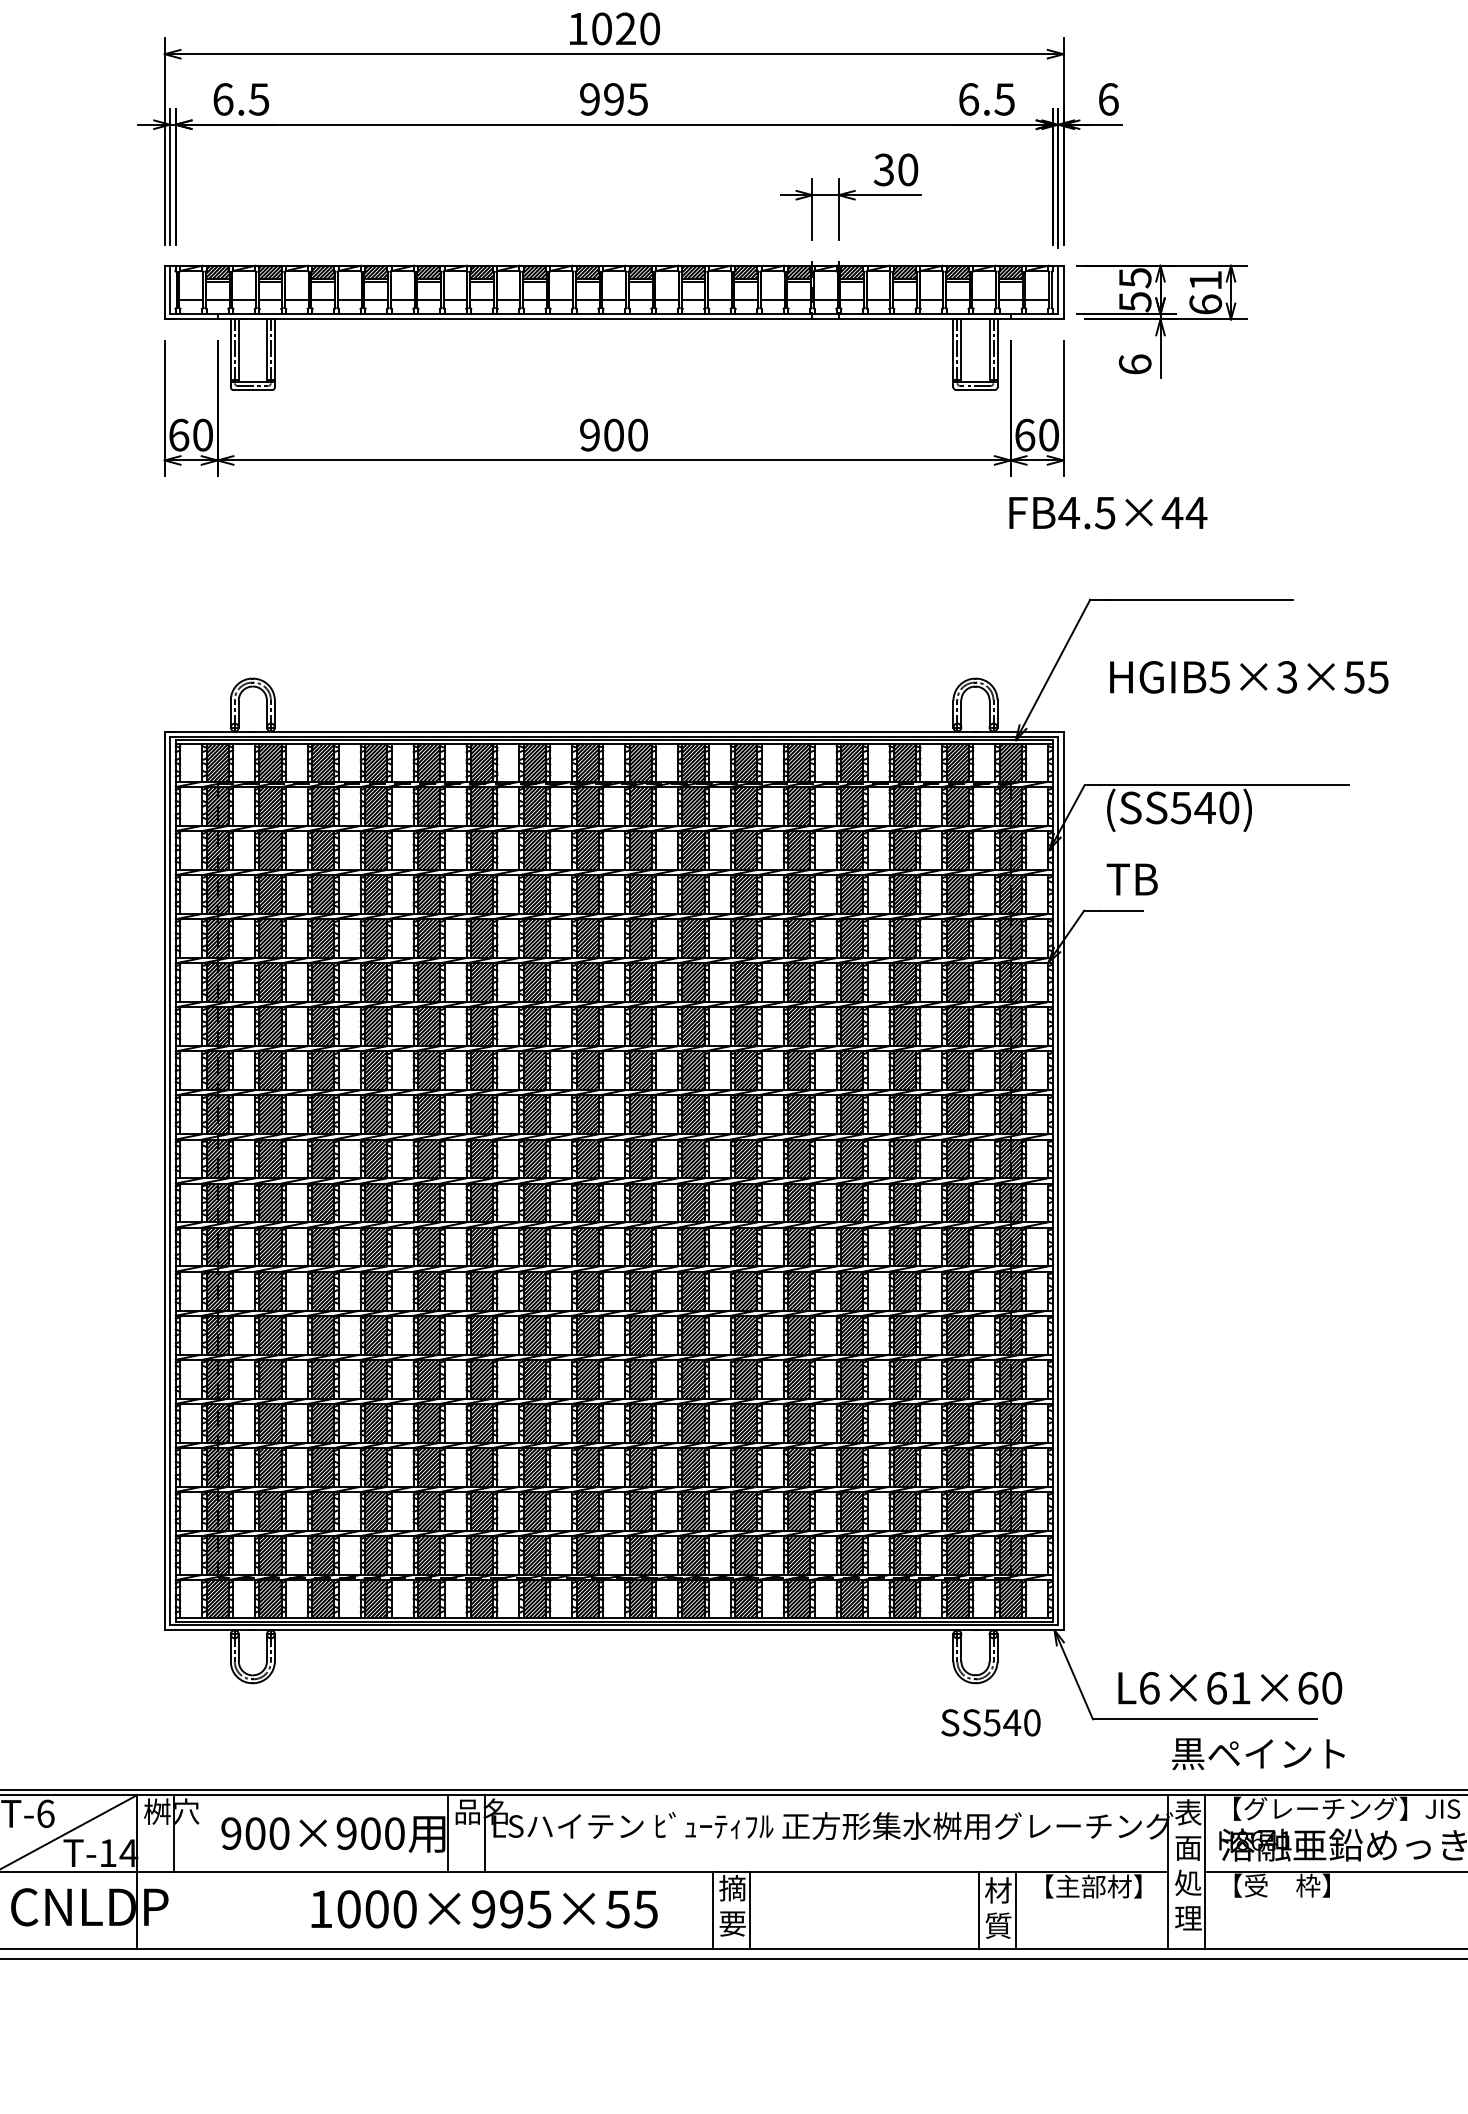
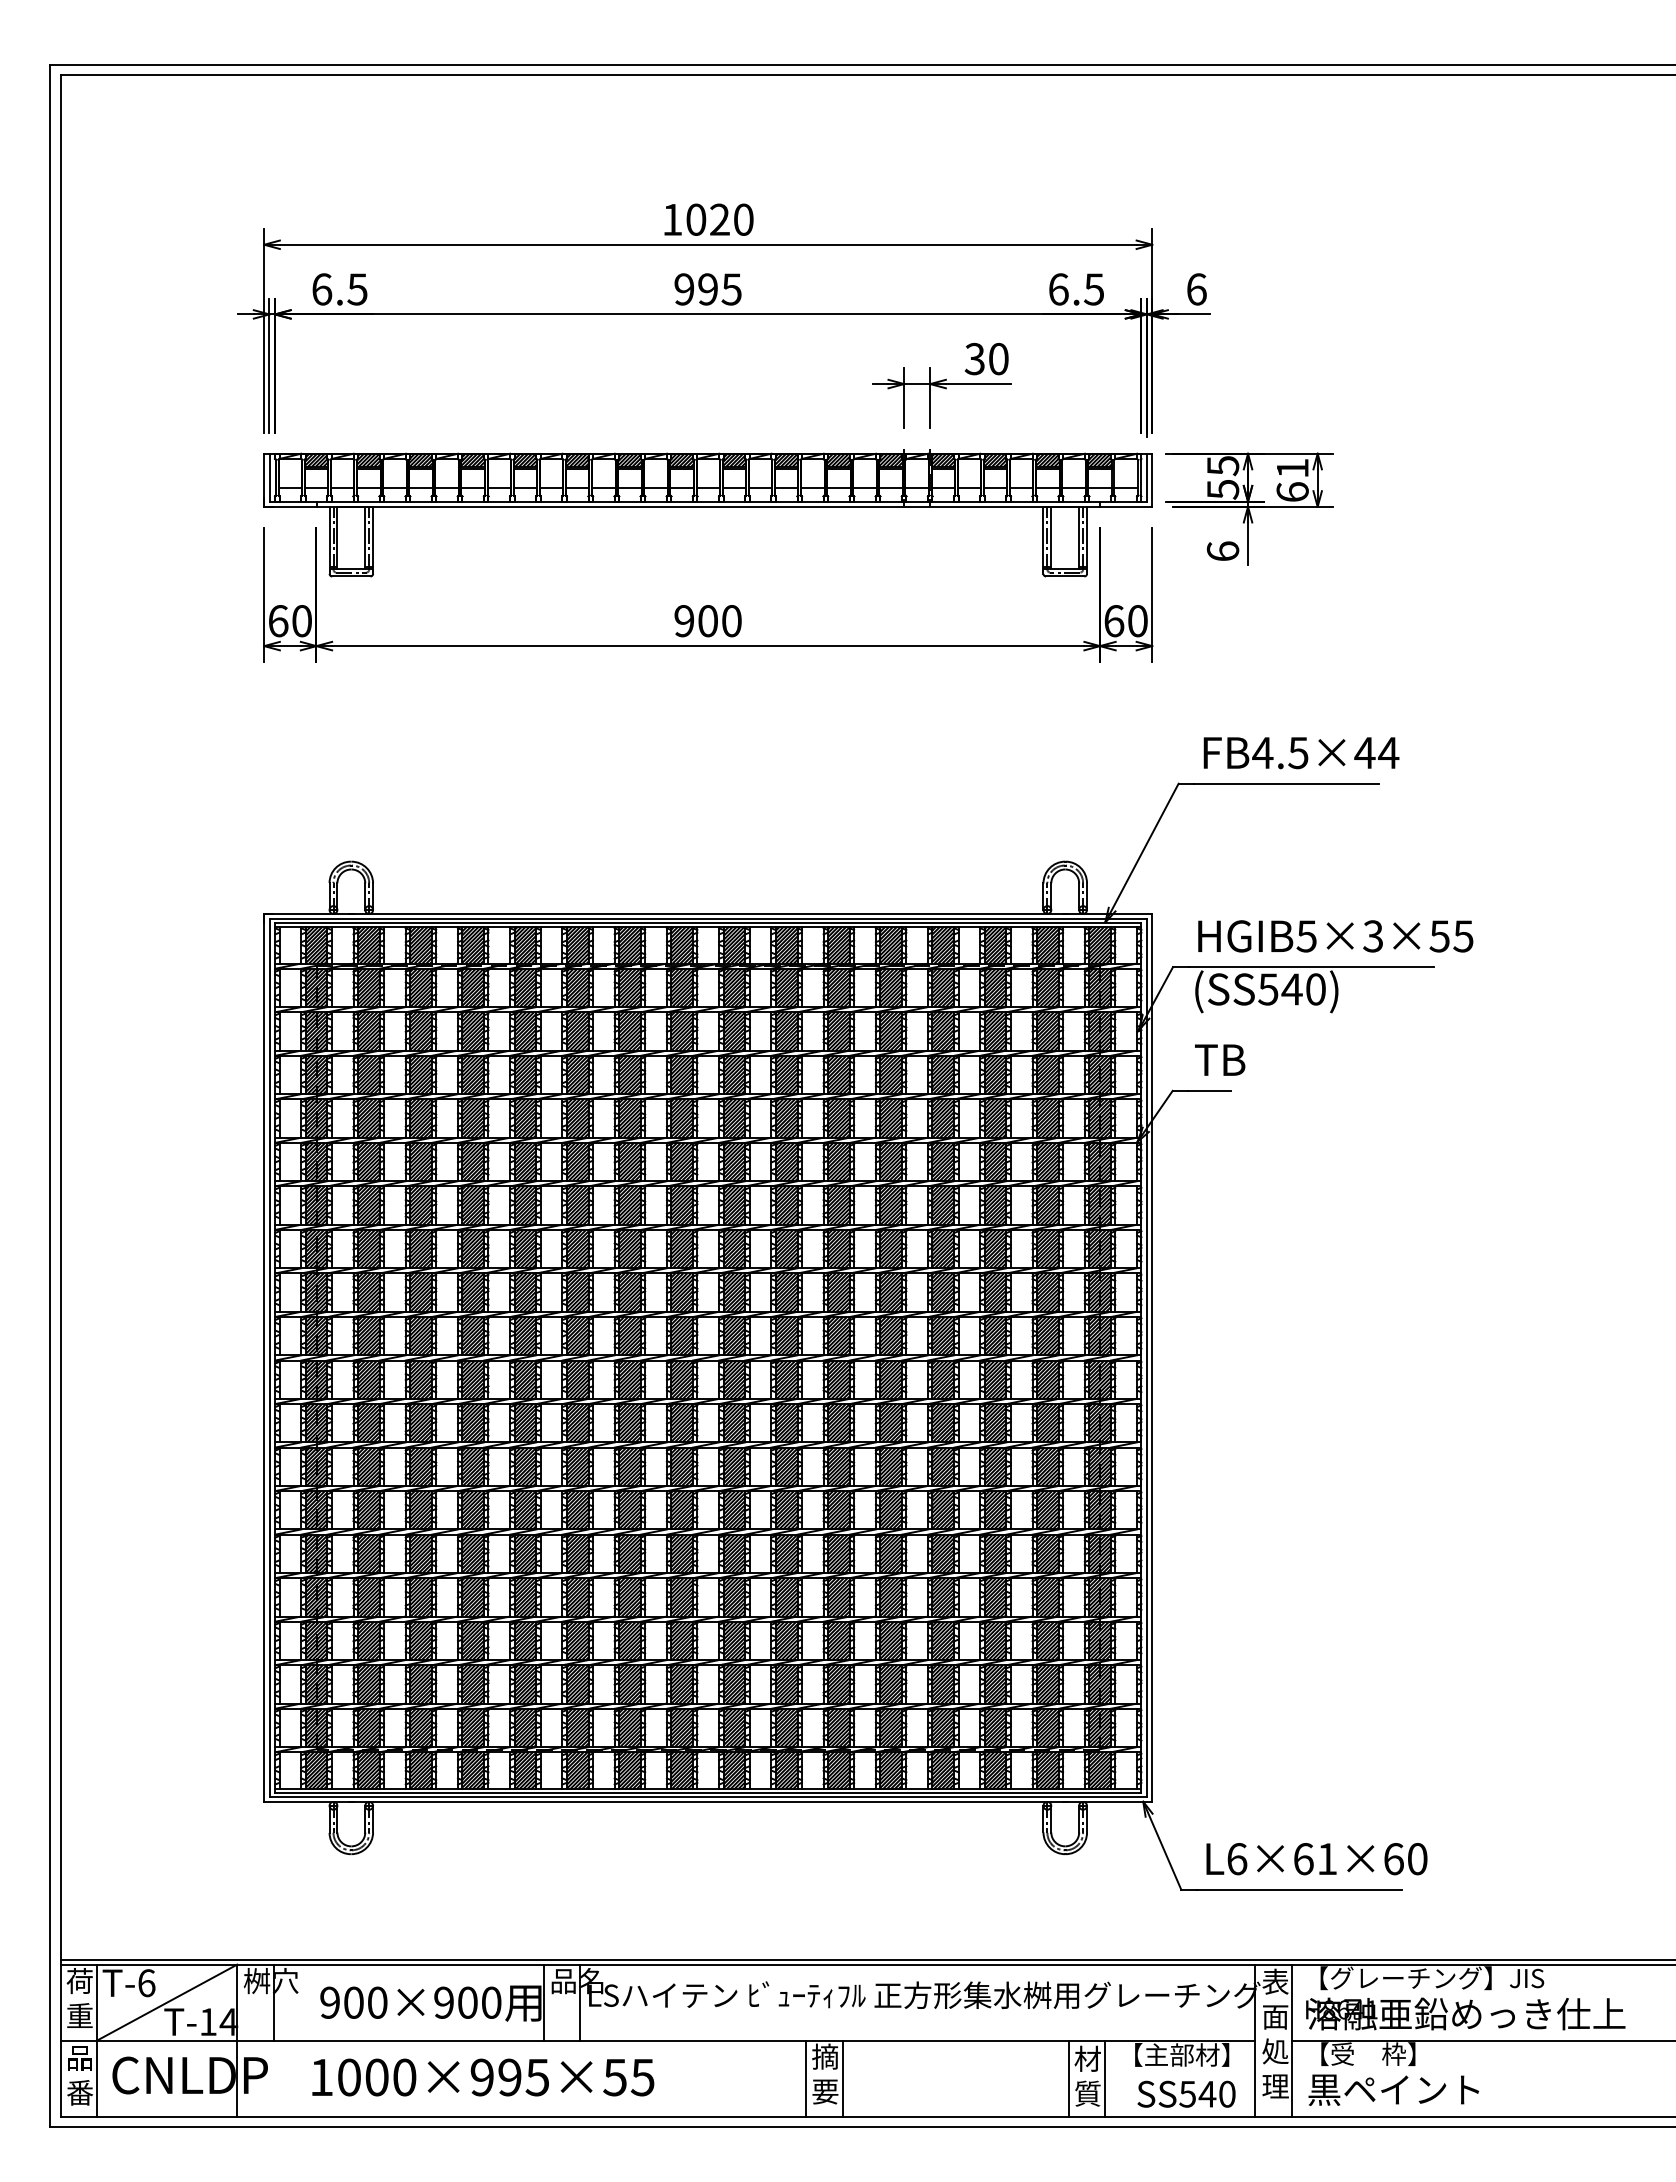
text: (1108, 513) -> (1301, 753), moved
text: (1249, 677) -> (1335, 936), moved
text: (990, 1722) -> (1186, 2093), moved
text: (1258, 1753) -> (1393, 2089), moved
text: (484, 1909) -> (483, 2077), moved

